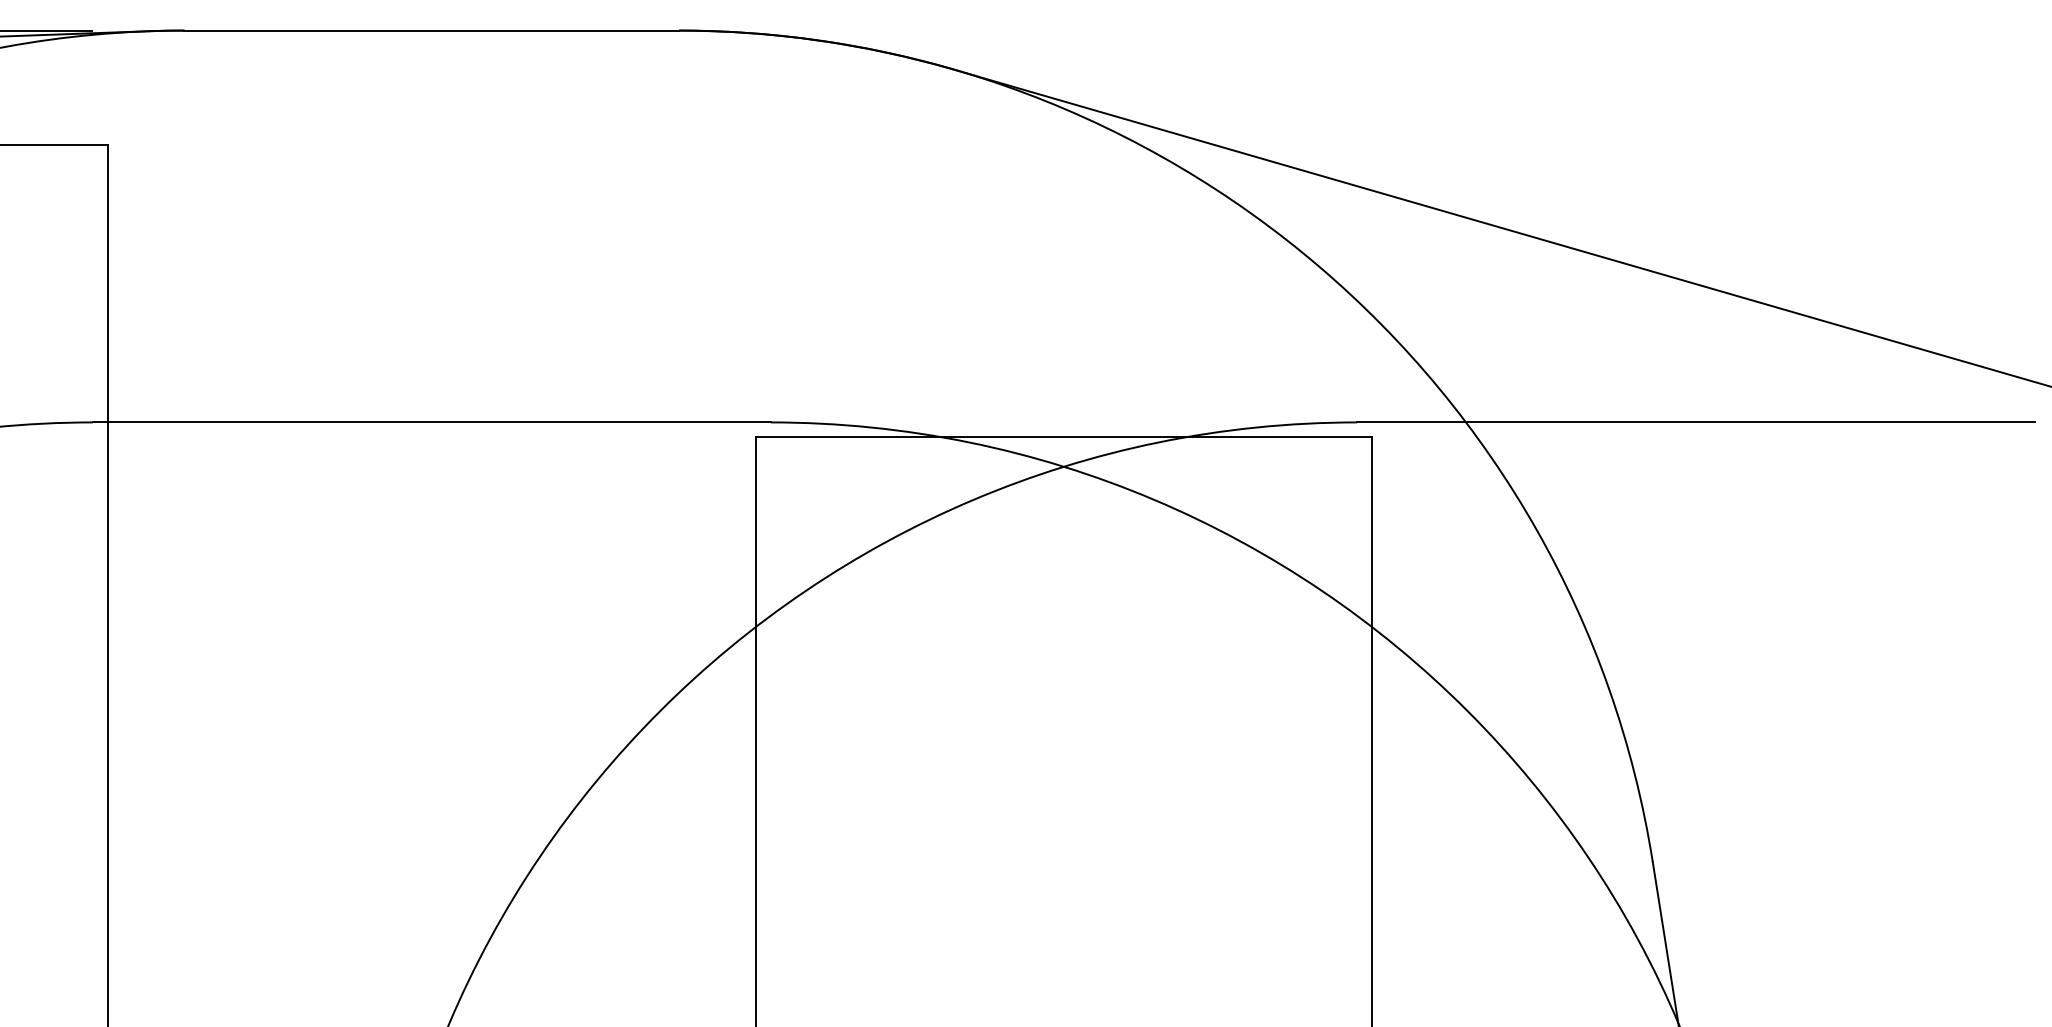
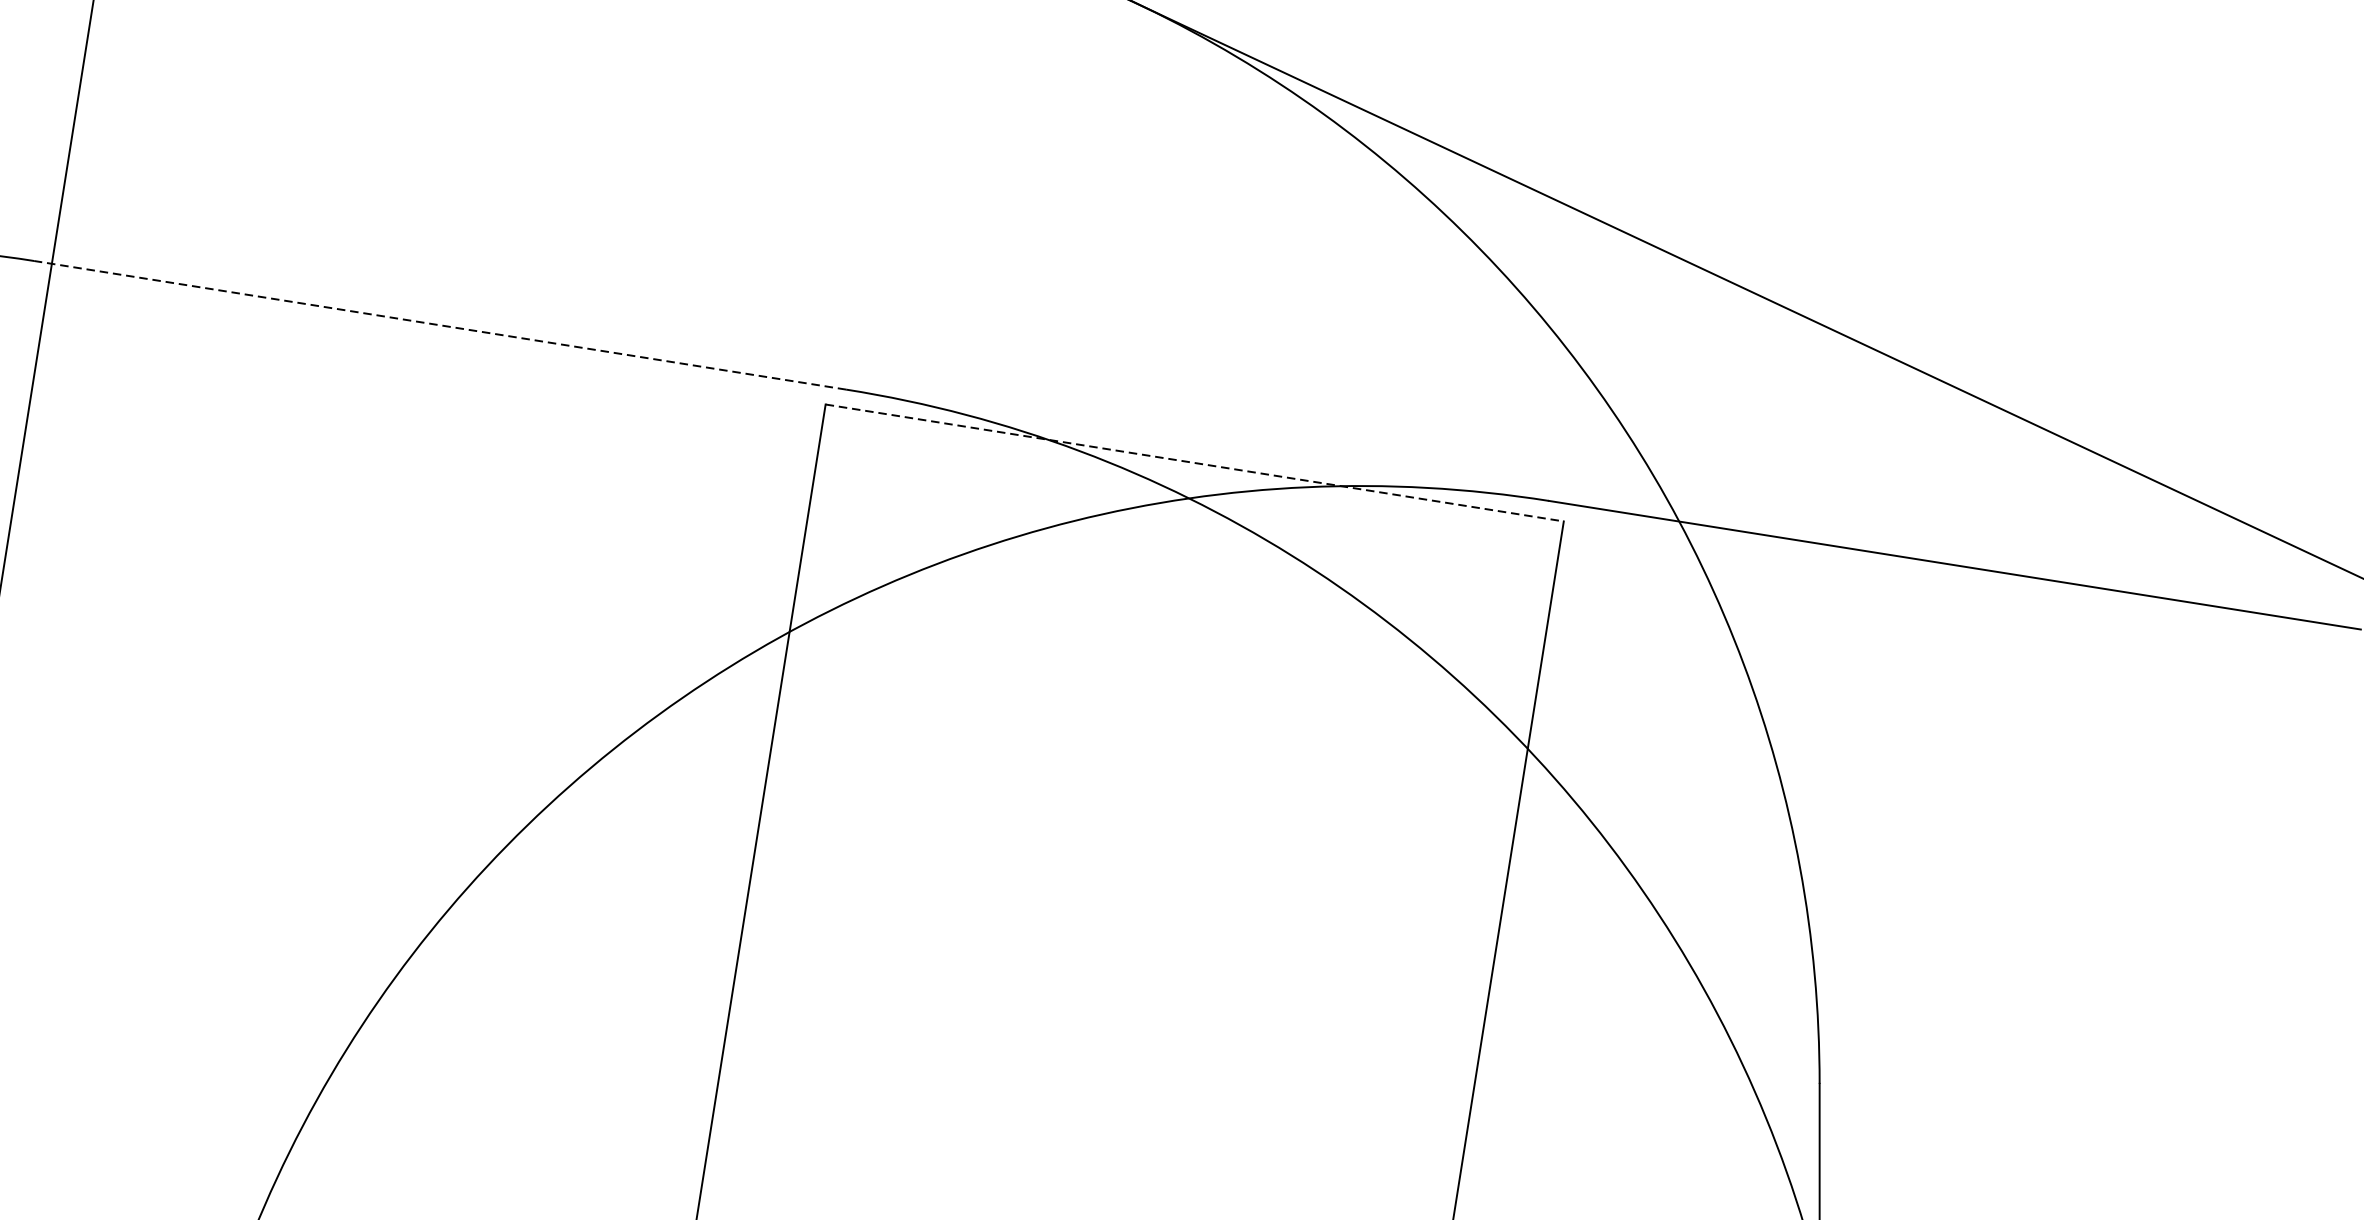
line: (431, 422) -> (439, 325), solid -> dashed
line: (1064, 437) -> (1195, 463), solid -> dashed

